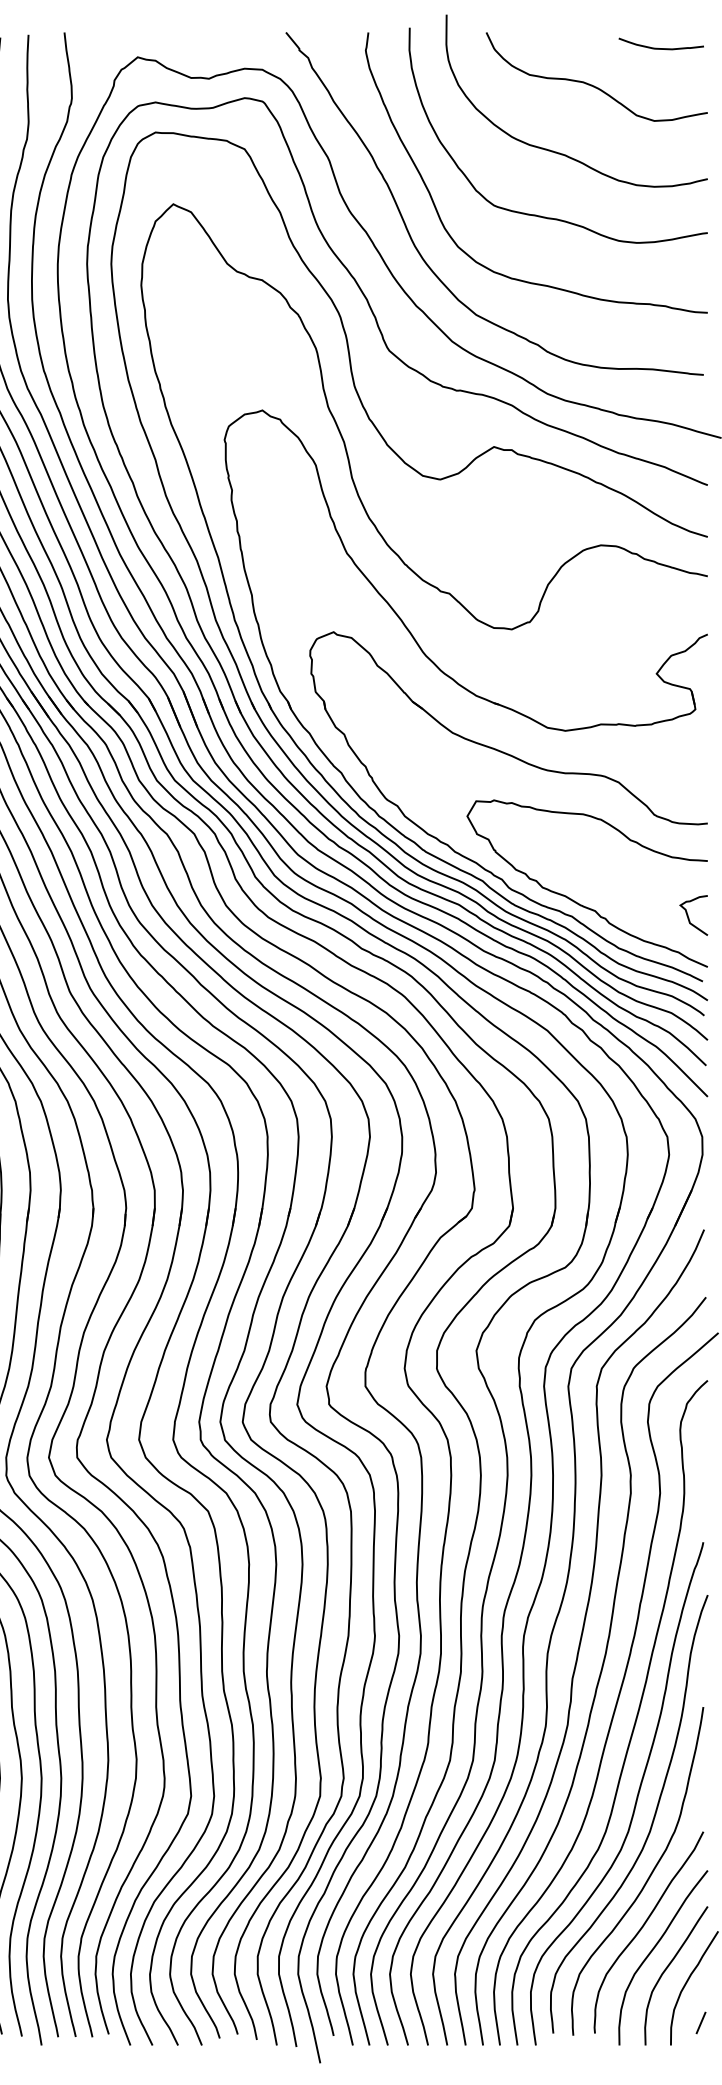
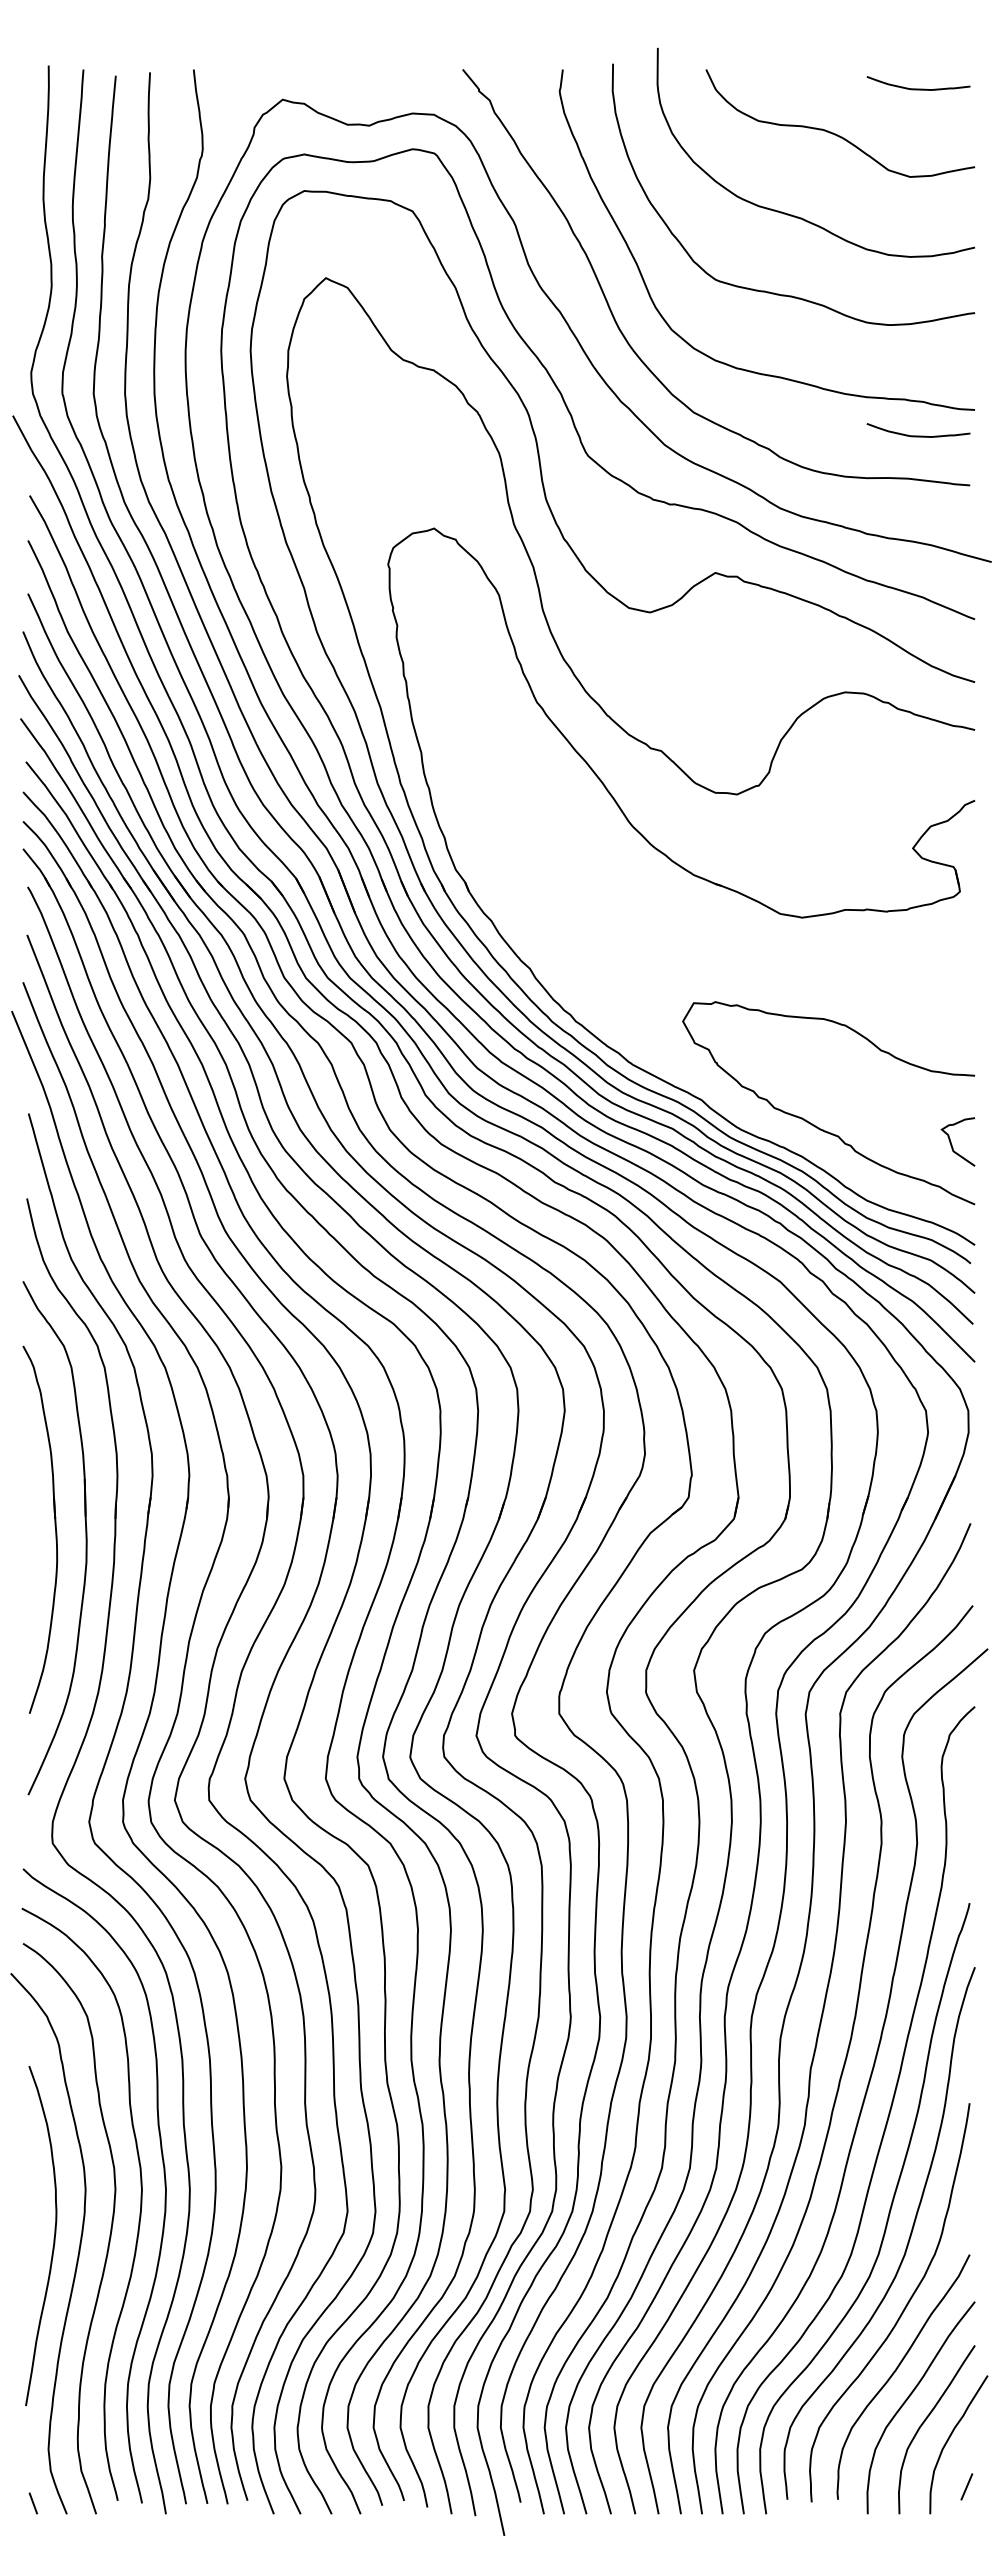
curve: (661, 333) -> (918, 435), added
part: (523, 762) -> (751, 956), removed

